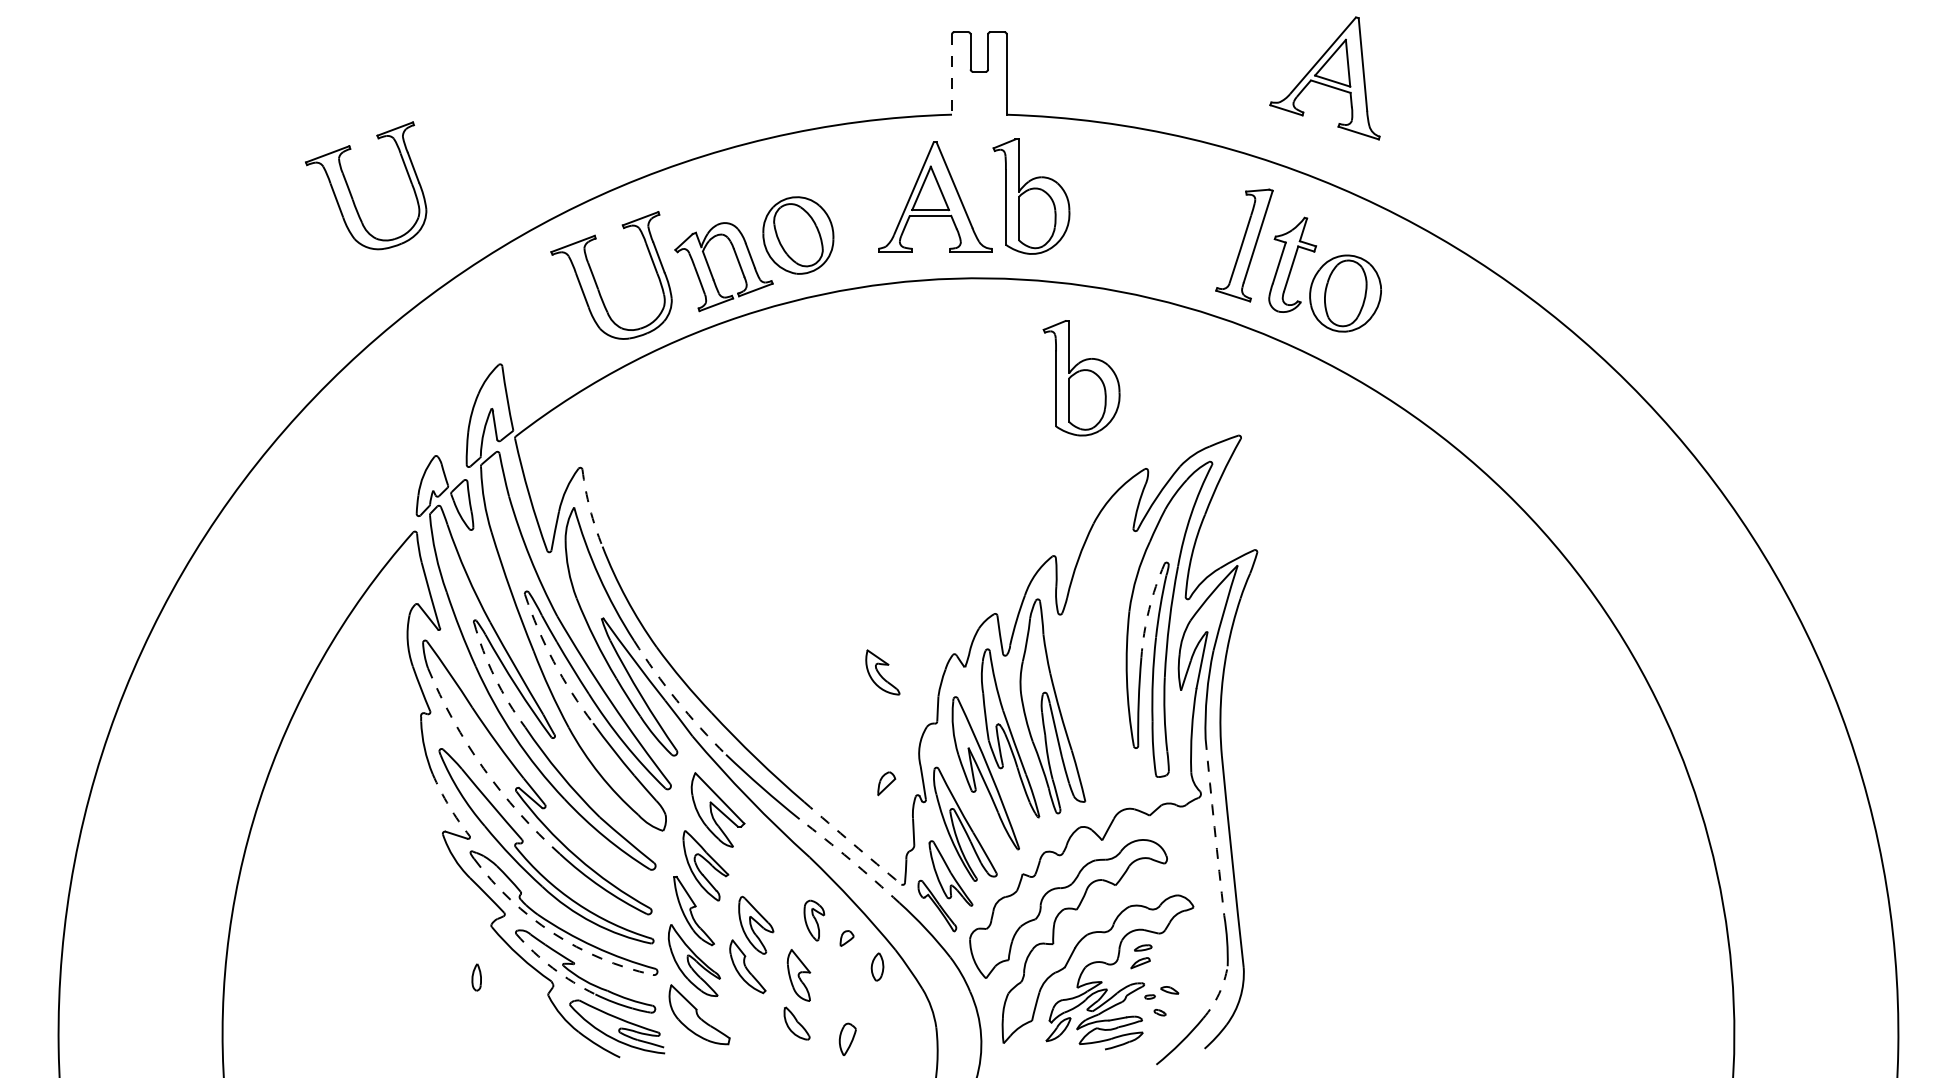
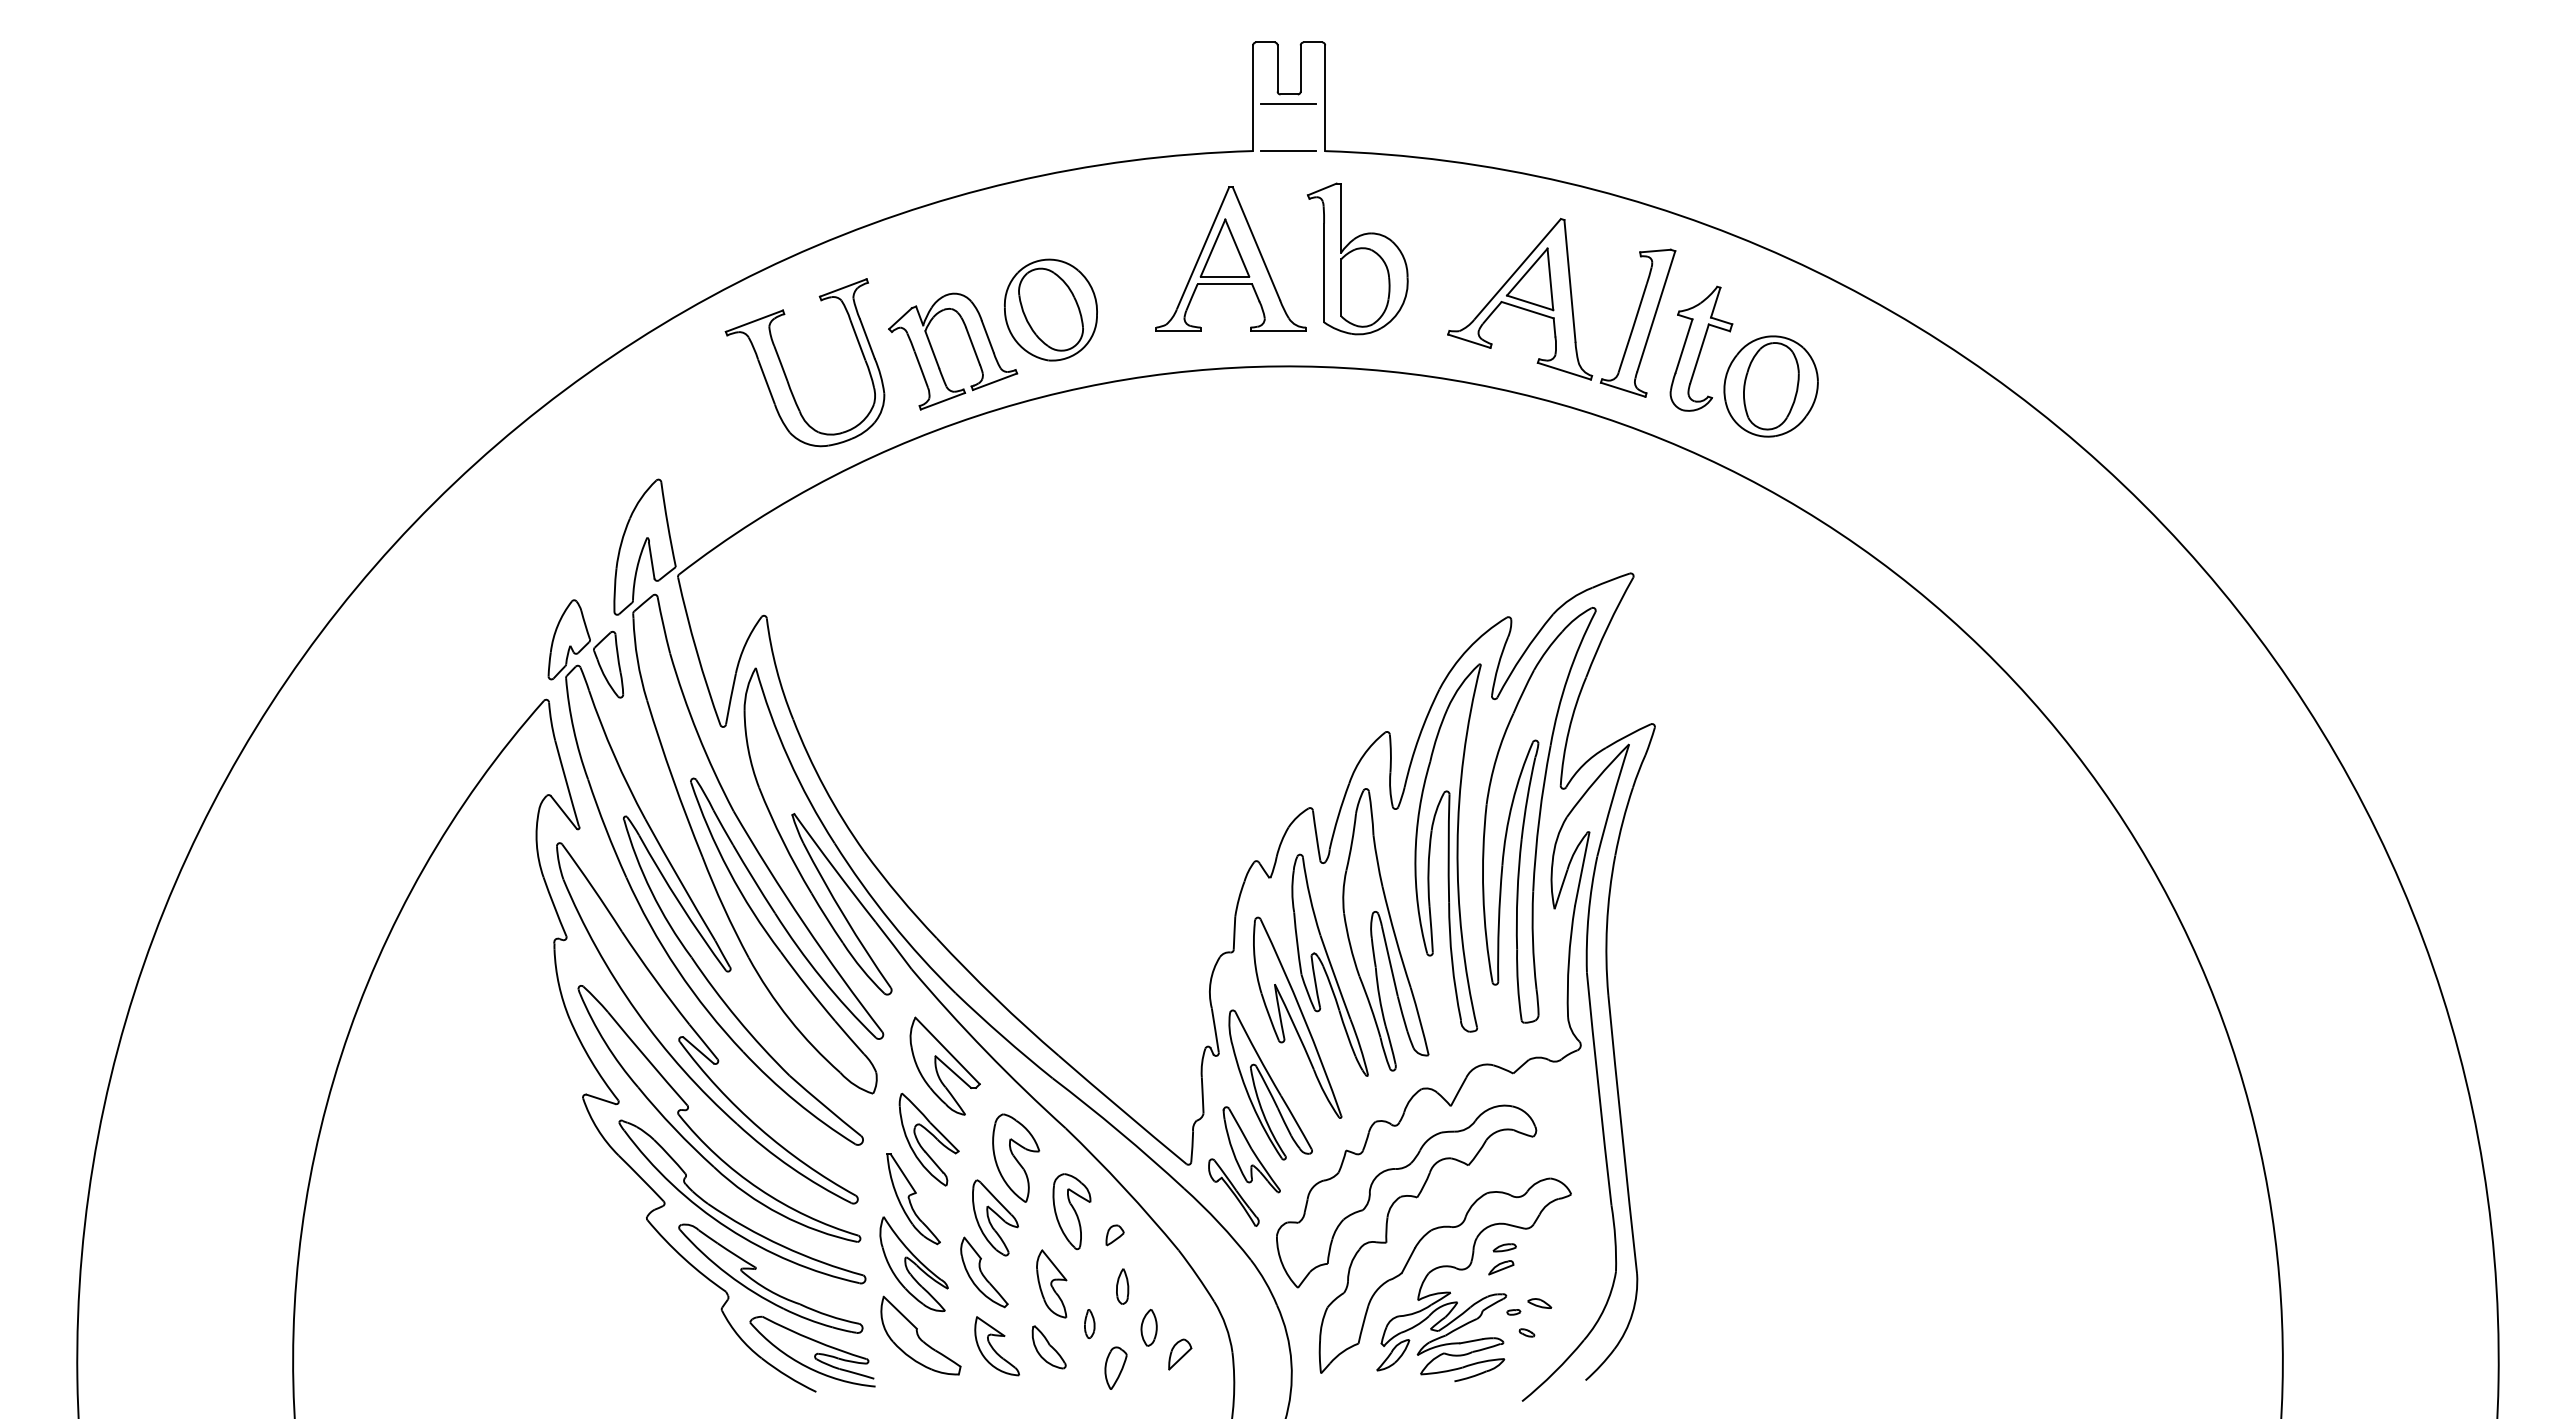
line: (952, 74) -> (1253, 98), dashed -> solid
part: (1325, 78) -> (1520, 299), moved
line: (978, 79) -> (1288, 104), added
line: (978, 114) -> (1288, 150), added
part: (350, 191) -> (461, 251), removed
part: (1081, 377) -> (1423, 497), removed
arc: (589, 508) -> (776, 669), dashed -> solid
arc: (1149, 609) -> (1512, 802), dashed -> solid
part: (1099, 643) -> (1447, 847), added
arc: (553, 661) -> (728, 870), dashed -> solid
part: (882, 672) -> (996, 1346), moved
arc: (494, 677) -> (651, 891), dashed -> solid
arc: (676, 700) -> (890, 921), dashed -> solid
arc: (483, 768) -> (636, 1011), dashed -> solid
part: (886, 783) -> (1180, 1354), moved
arc: (449, 806) -> (591, 1061), dashed -> solid
arc: (1214, 827) -> (1598, 1089), dashed -> solid
arc: (852, 843) -> (1122, 1110), dashed -> solid
arc: (850, 859) -> (1119, 1131), dashed -> solid
part: (772, 879) -> (1016, 1157), added
part: (814, 920) -> (1071, 1211), size x1.43
arc: (553, 933) -> (728, 1228), dashed -> solid
part: (877, 966) -> (1148, 1327), moved
arc: (552, 968) -> (727, 1274), dashed -> solid
part: (476, 977) -> (1122, 1286), moved
arc: (1218, 994) -> (1604, 1308), dashed -> solid
part: (827, 1006) -> (1089, 1324), added

